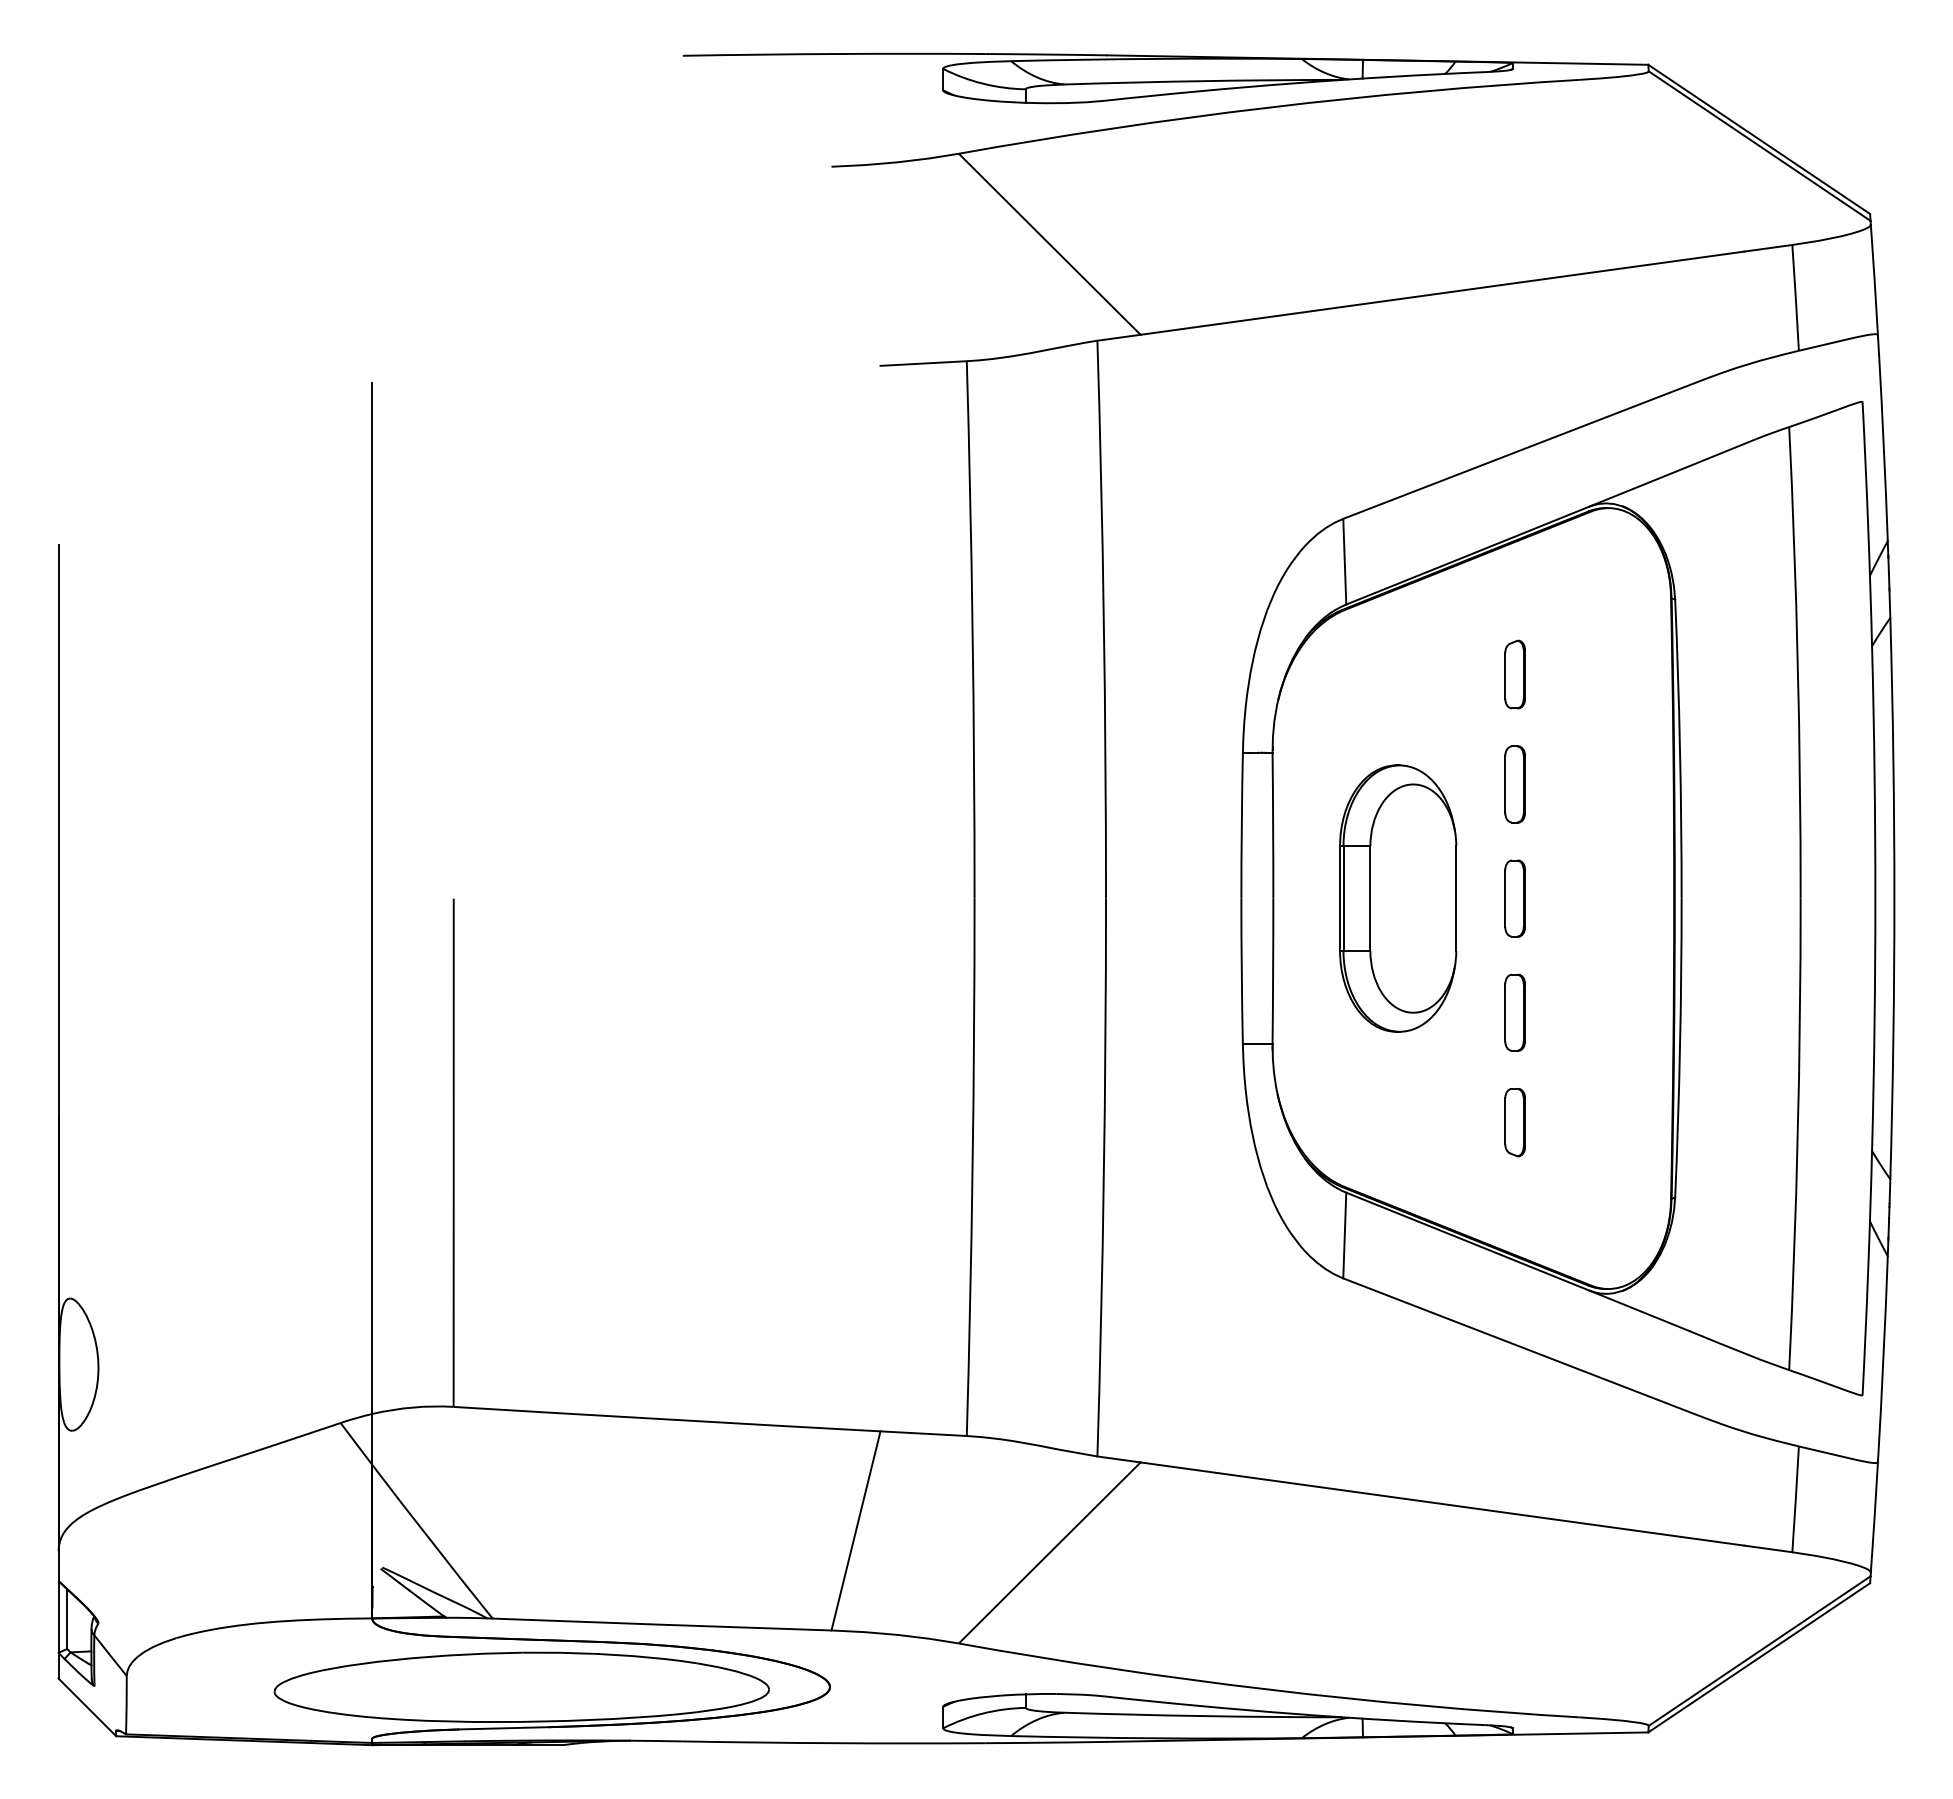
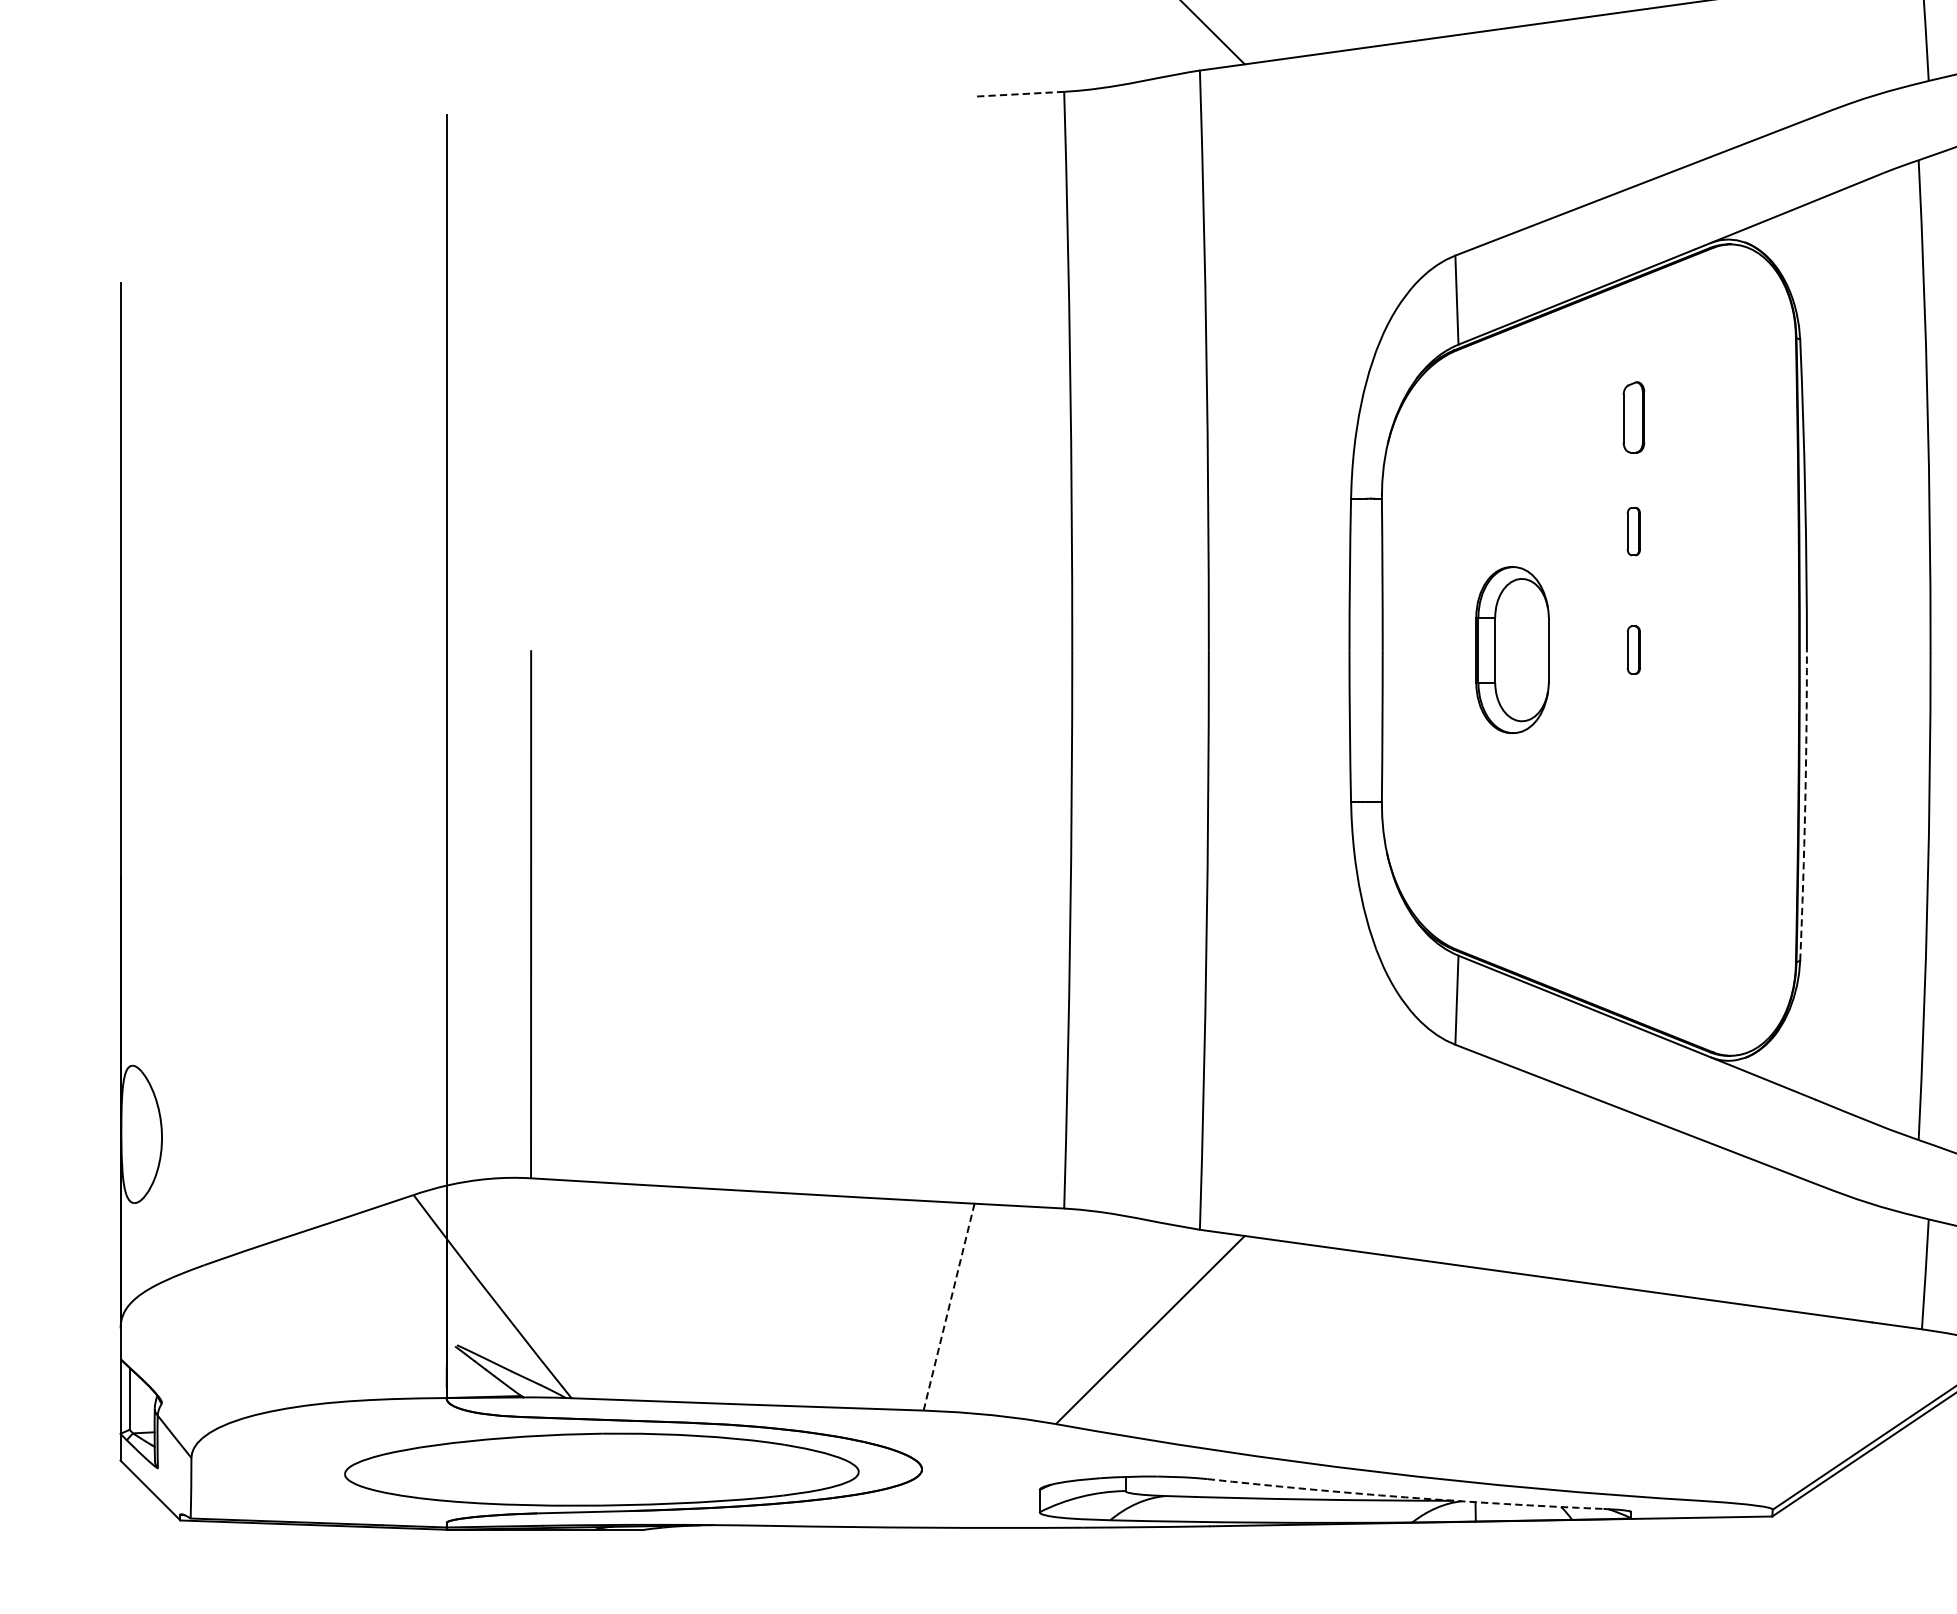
line: (923, 363) -> (1019, 94), solid -> dashed
part: (1514, 784) -> (1633, 531), size x0.6
part: (1398, 898) -> (1512, 650), size x0.6
part: (1514, 898) -> (1633, 650), size x0.6
part: (1514, 1012) -> (1633, 768), removed
arc: (1680, 1048) -> (1805, 805), solid -> dashed
part: (1514, 1122) -> (1633, 882), removed
line: (856, 1530) -> (949, 1306), solid -> dashed
arc: (1295, 1713) -> (1405, 1496), solid -> dashed

